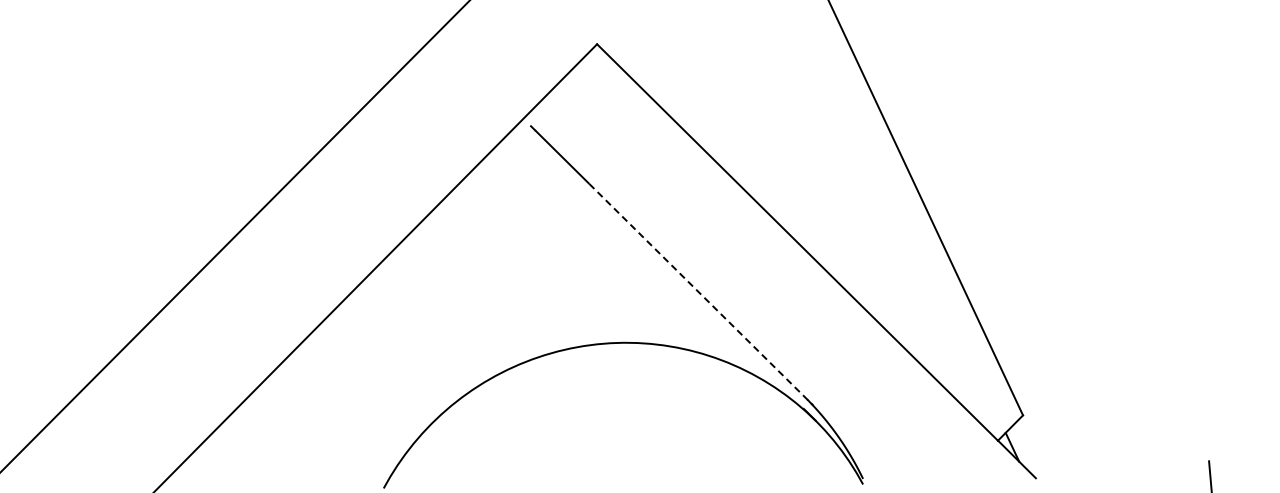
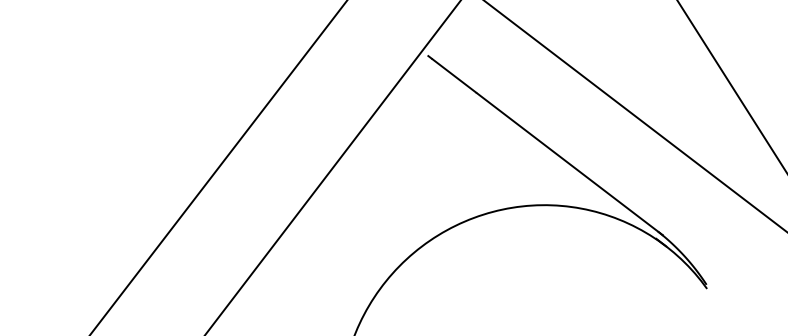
line: (701, 294) -> (569, 164), dashed -> solid

